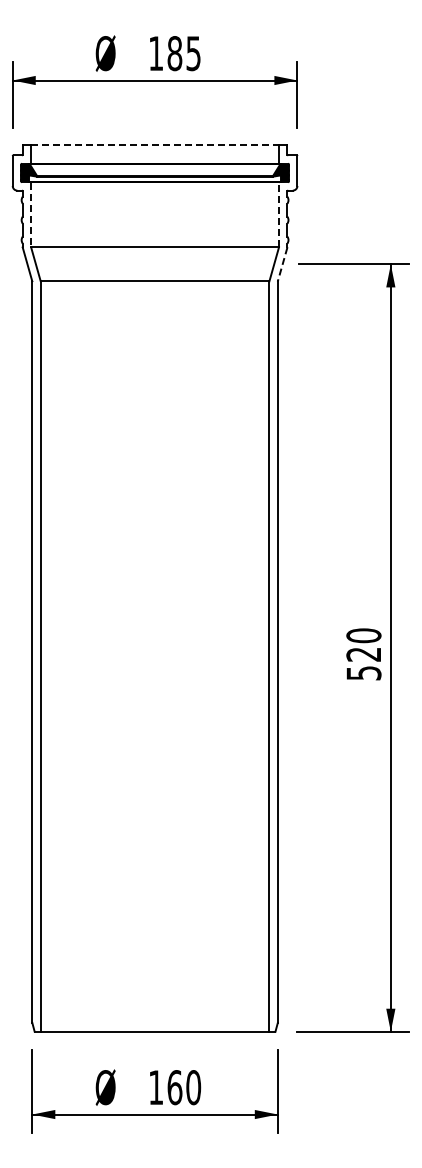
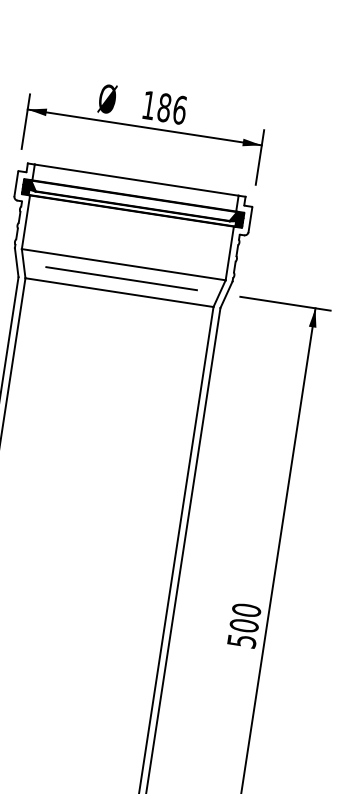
text: (193, 53) -> (179, 110), 185 -> 186
line: (155, 144) -> (137, 180), dashed -> solid
line: (279, 214) -> (230, 253), dashed -> solid
line: (31, 215) -> (26, 222), dashed -> solid
line: (154, 263) -> (121, 277), added
line: (282, 264) -> (226, 294), dashed -> solid
text: (363, 654) -> (243, 625), 520 -> 500

